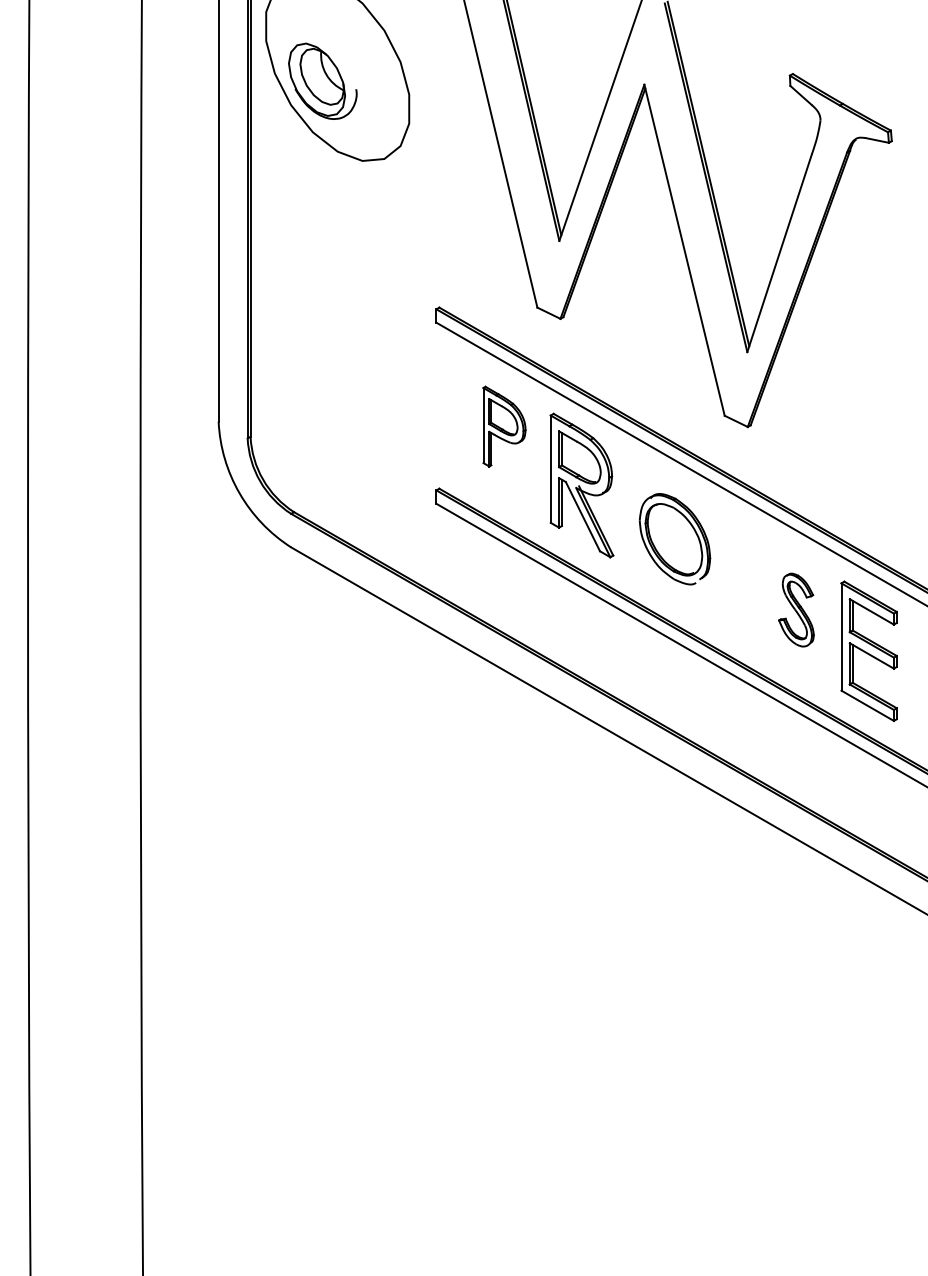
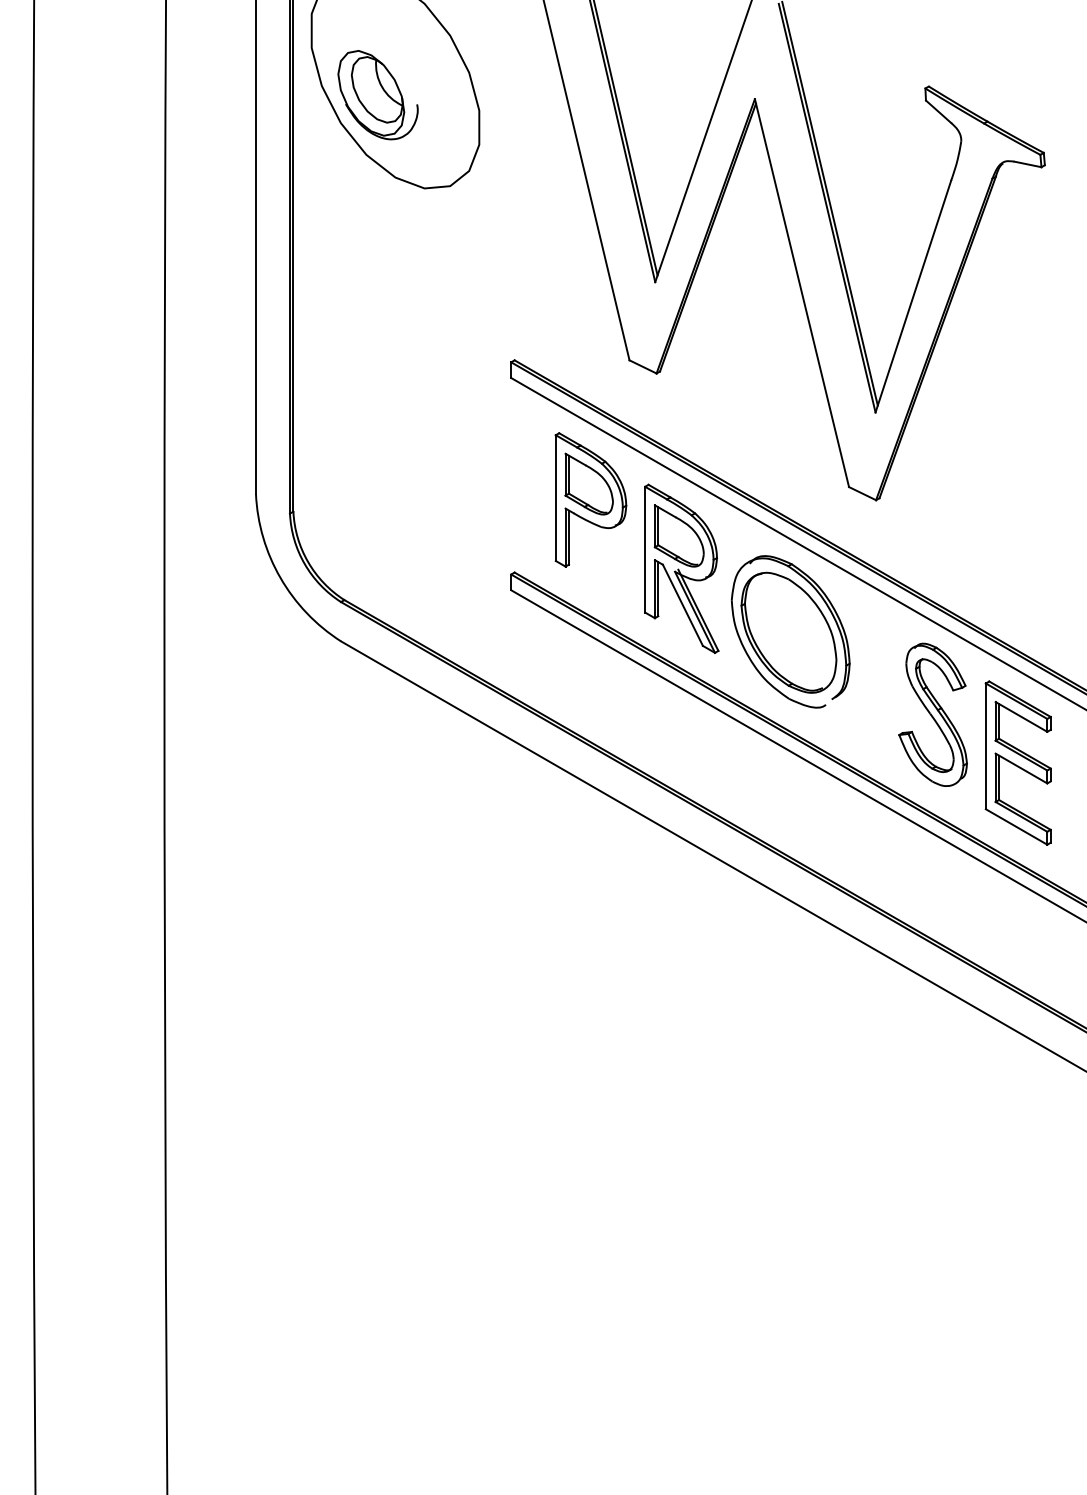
part: (504, 426) -> (590, 499), size x1.43
part: (674, 538) -> (790, 630), size x1.43
part: (796, 609) -> (933, 714), size x1.67

